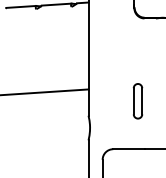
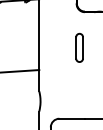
part: (137, 101) -> (79, 48), moved

